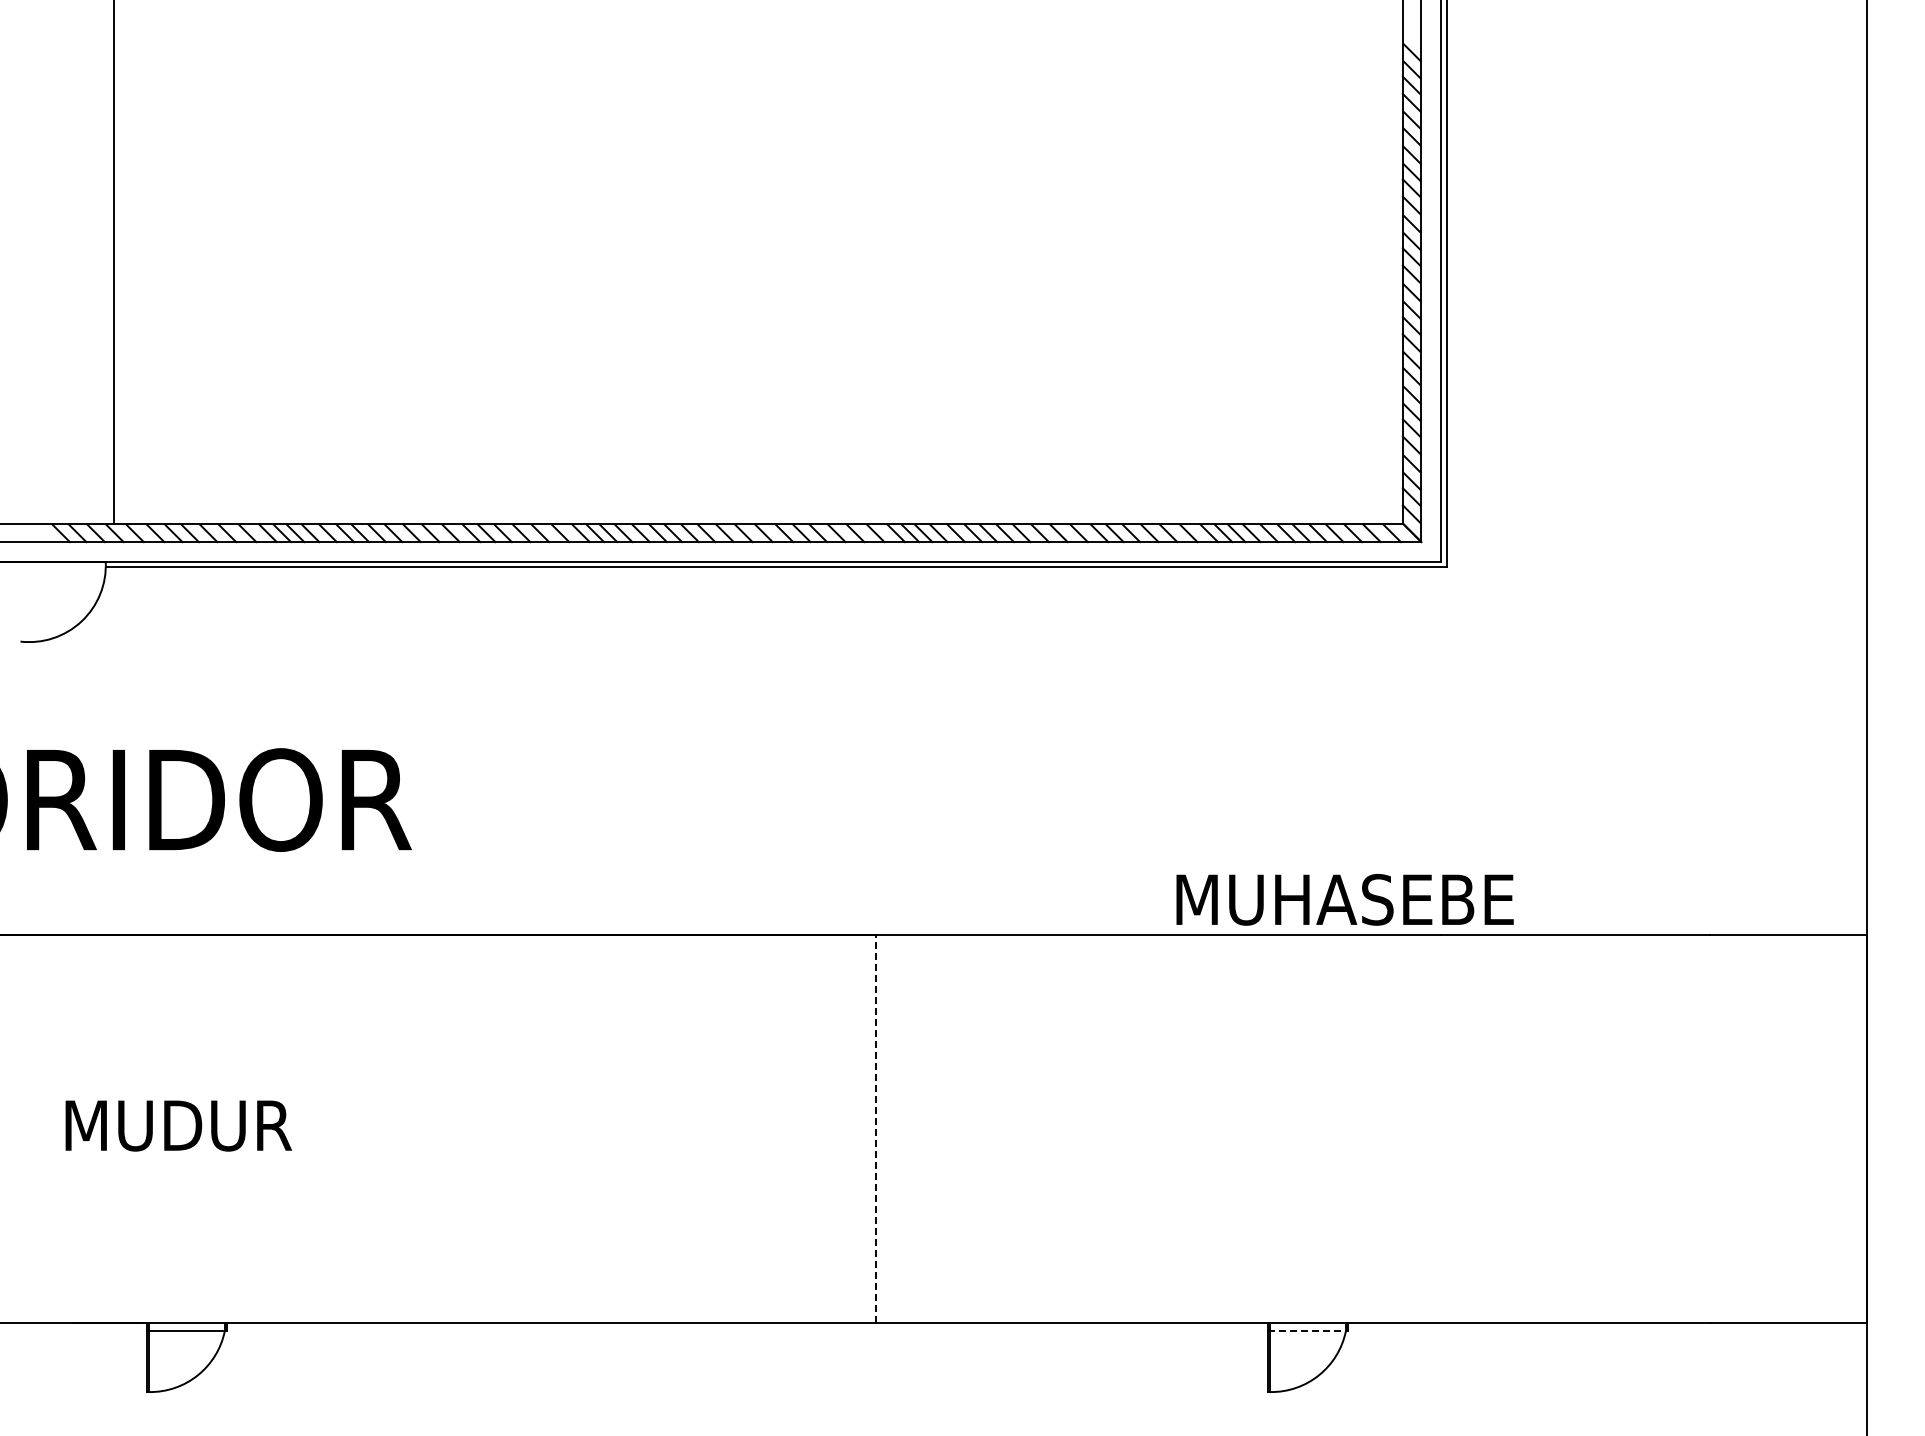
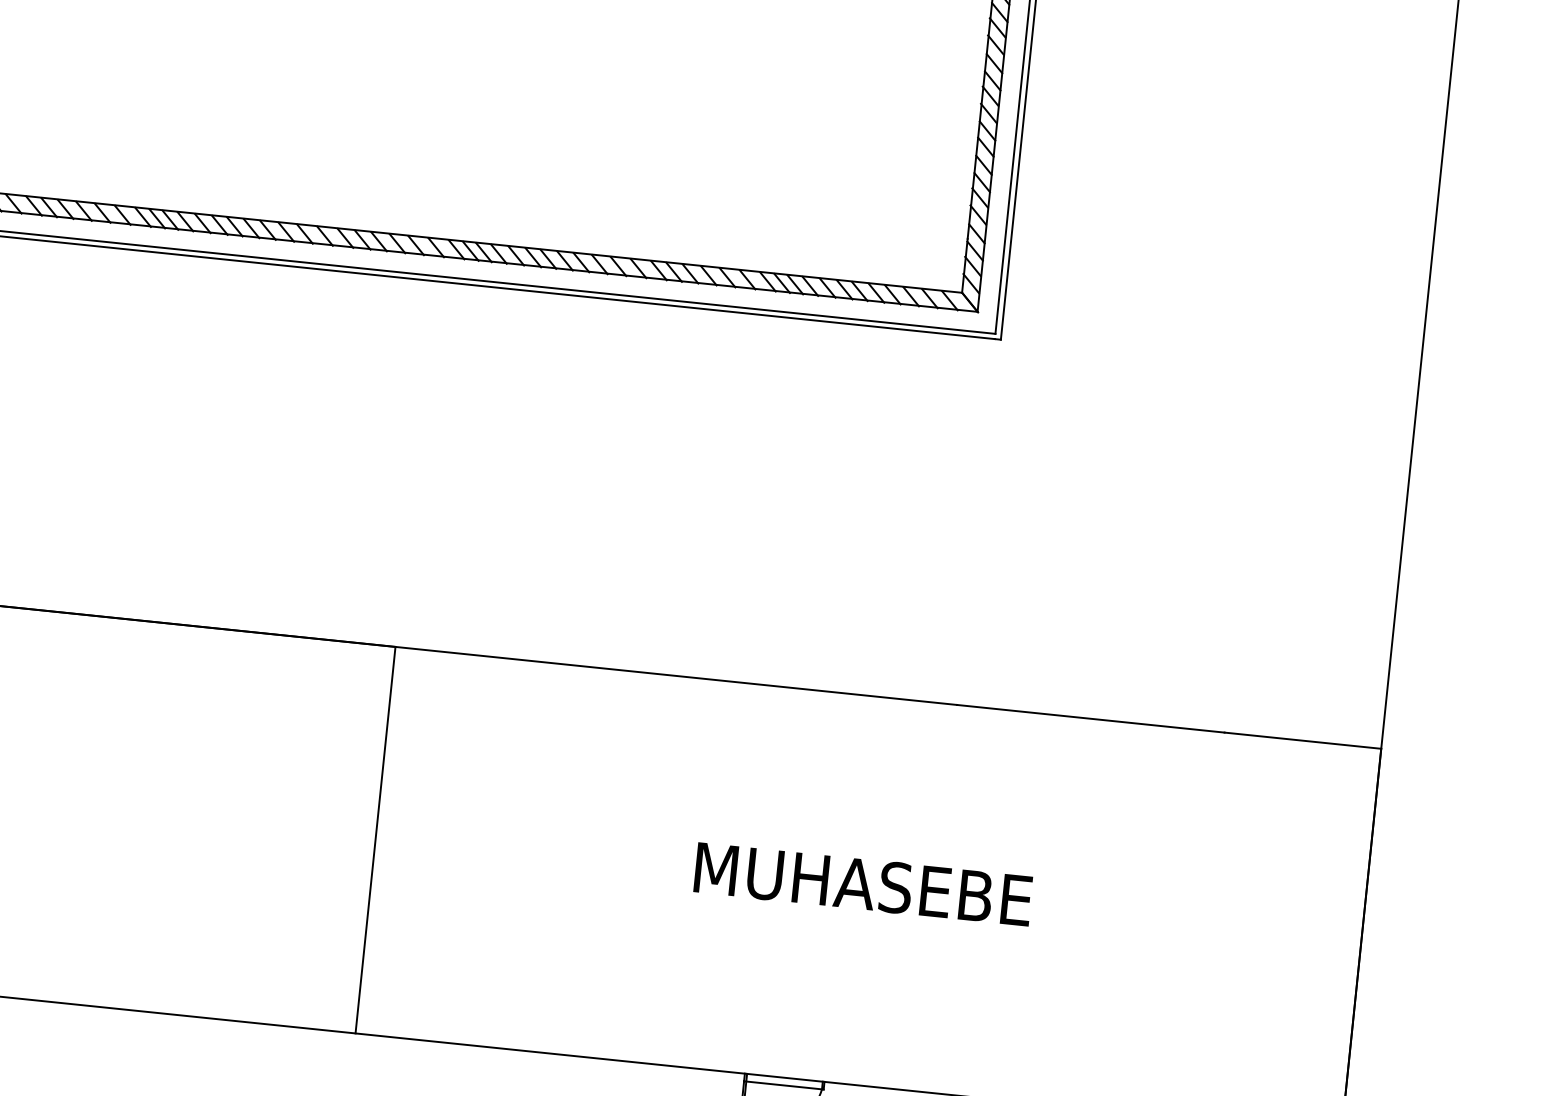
text: (1344, 899) -> (862, 884), moved
line: (876, 1128) -> (375, 839), dashed -> solid
line: (1308, 1330) -> (784, 1085), dashed -> solid

